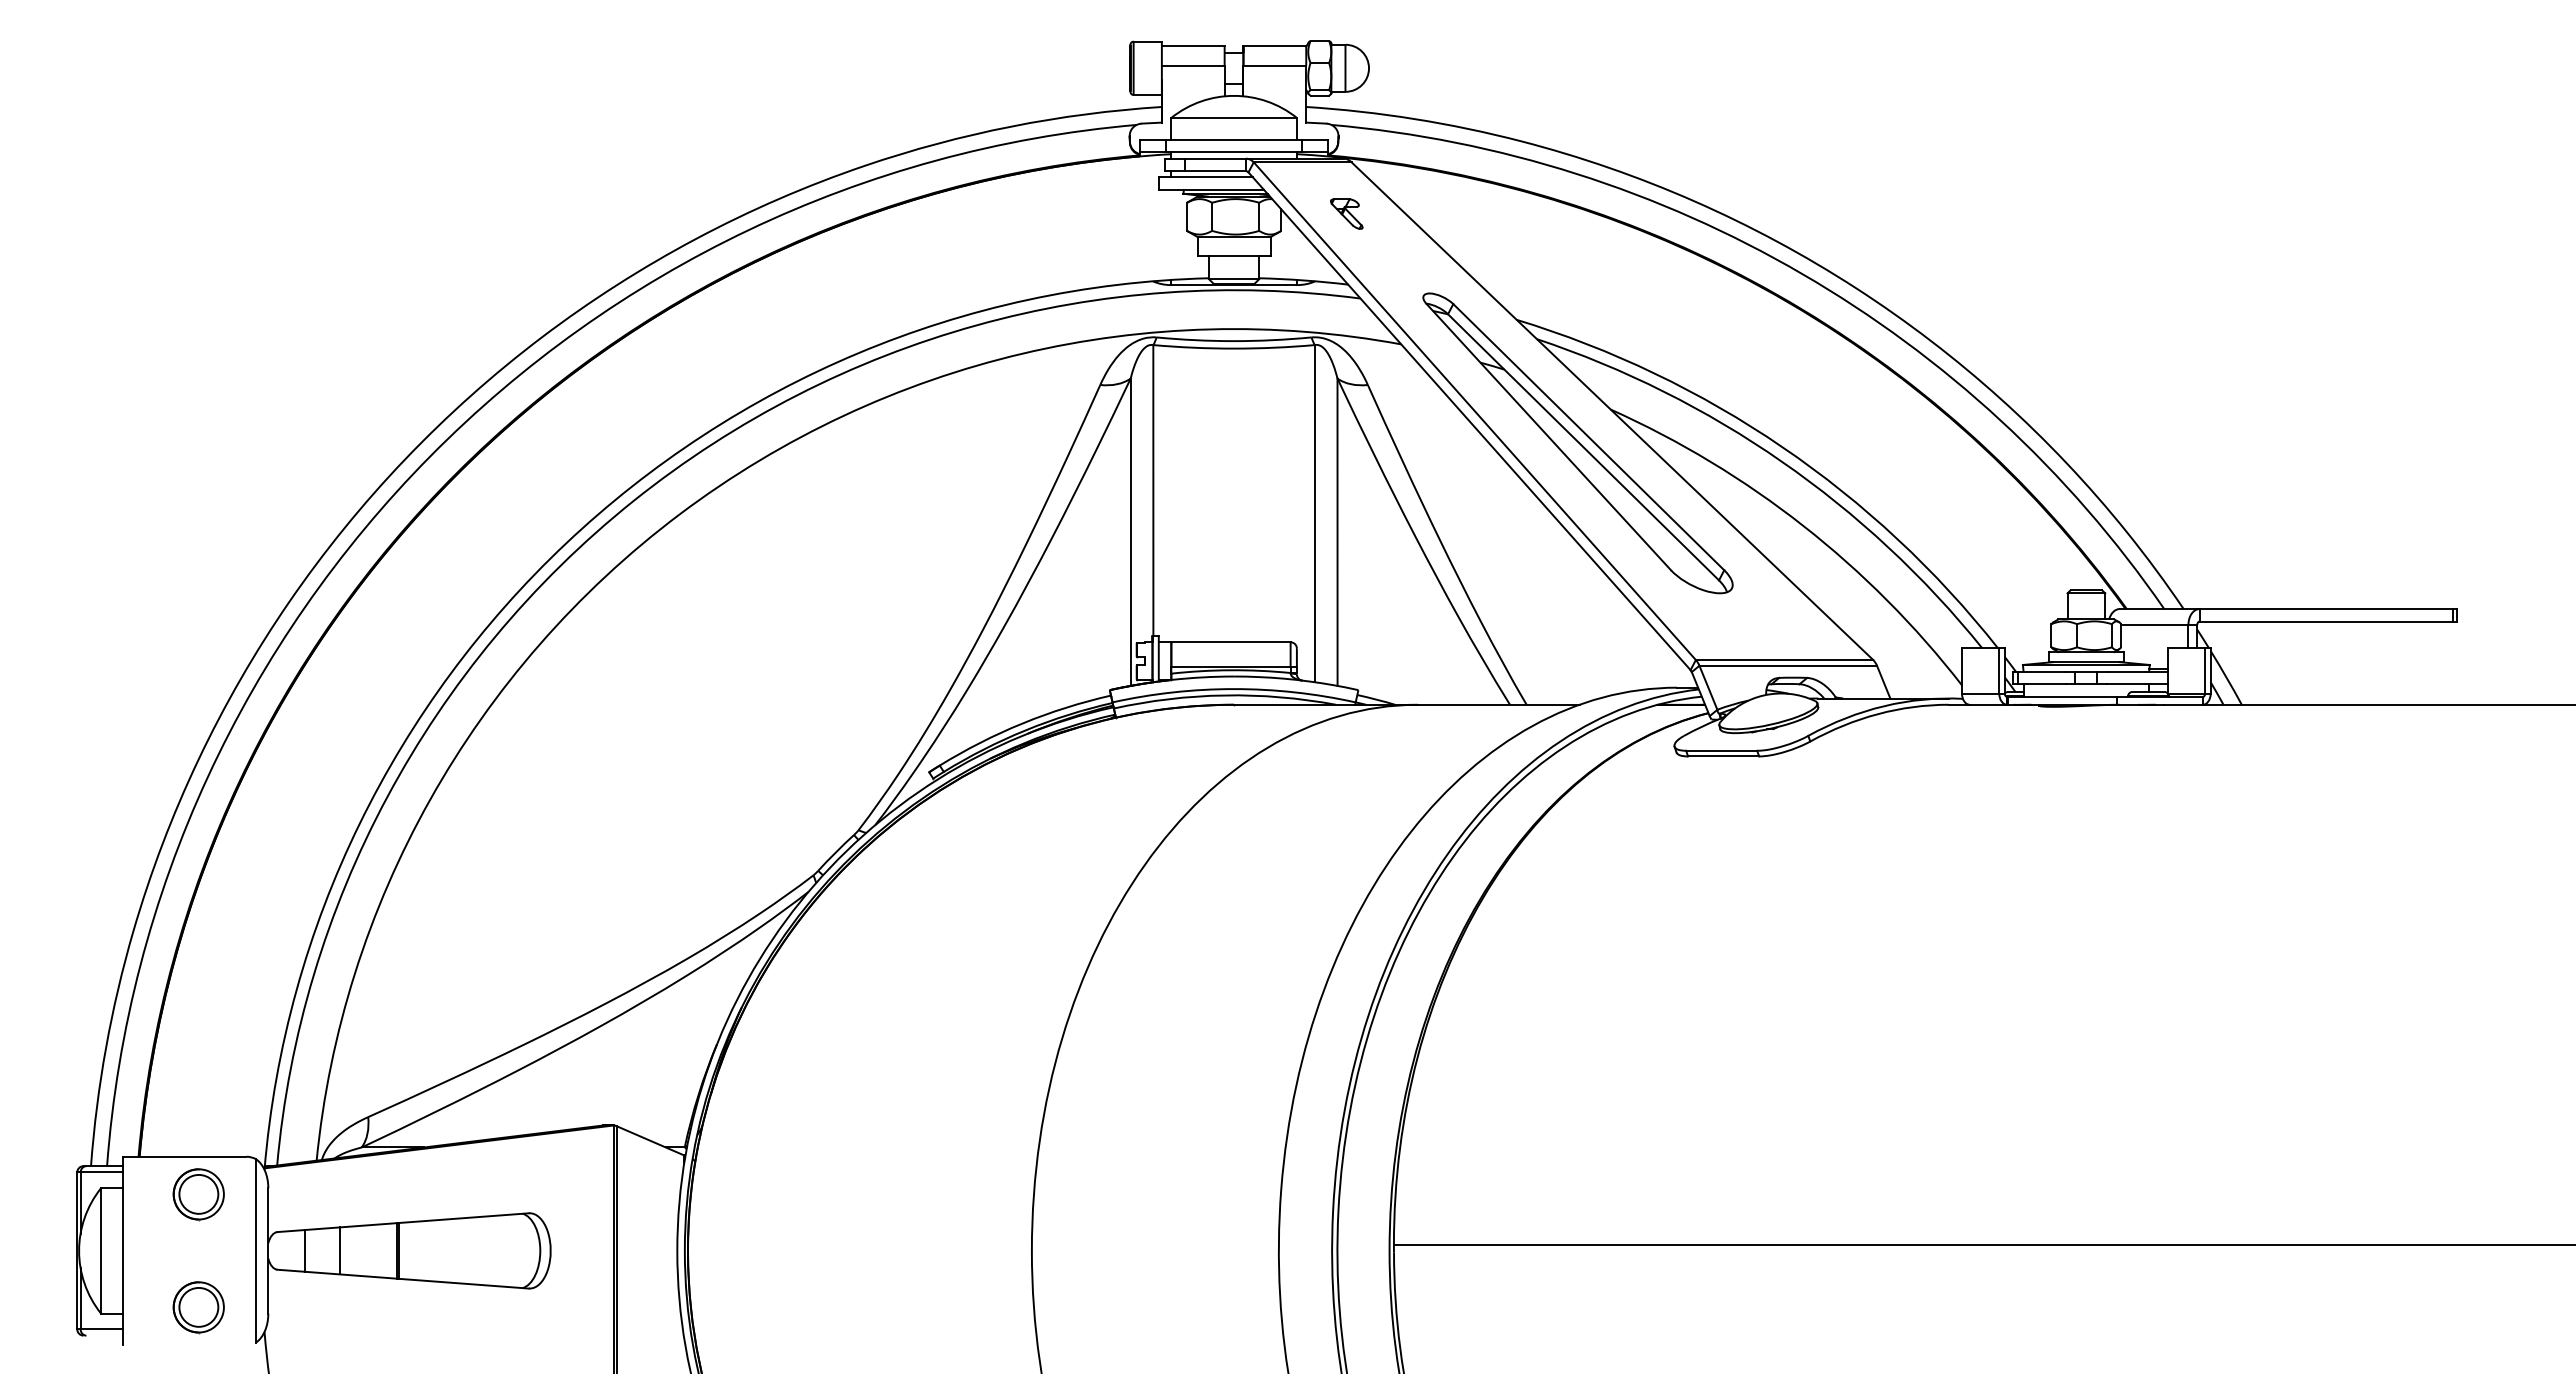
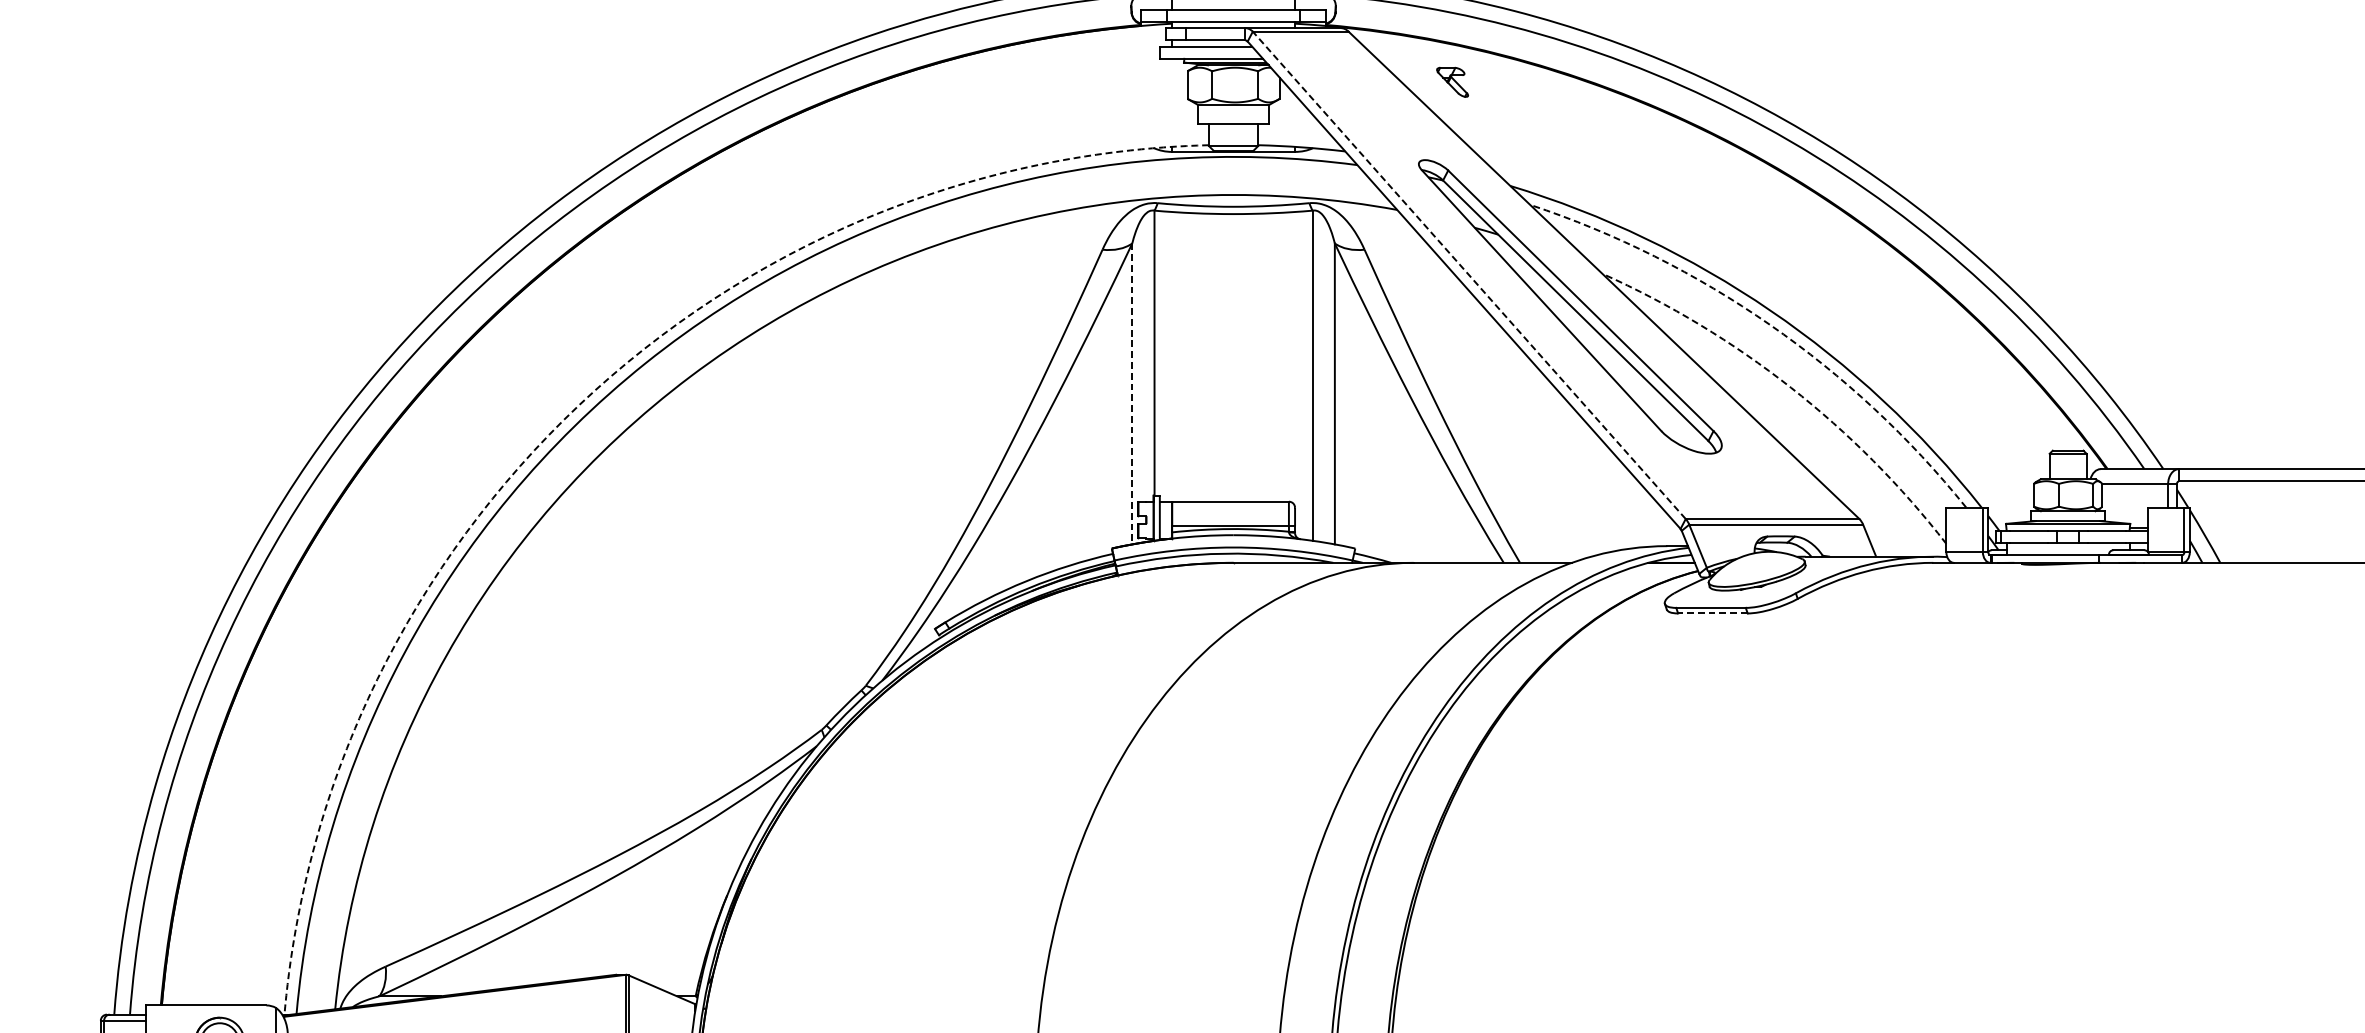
part: (1346, 213) -> (1452, 81), moved
line: (1474, 411) -> (1468, 275), solid -> dashed
arc: (1781, 461) -> (1769, 324), solid -> dashed
arc: (1803, 525) -> (1791, 387), solid -> dashed
line: (1130, 532) -> (1132, 394), solid -> dashed
arc: (566, 543) -> (579, 404), solid -> dashed
line: (1723, 756) -> (1712, 613), solid -> dashed

